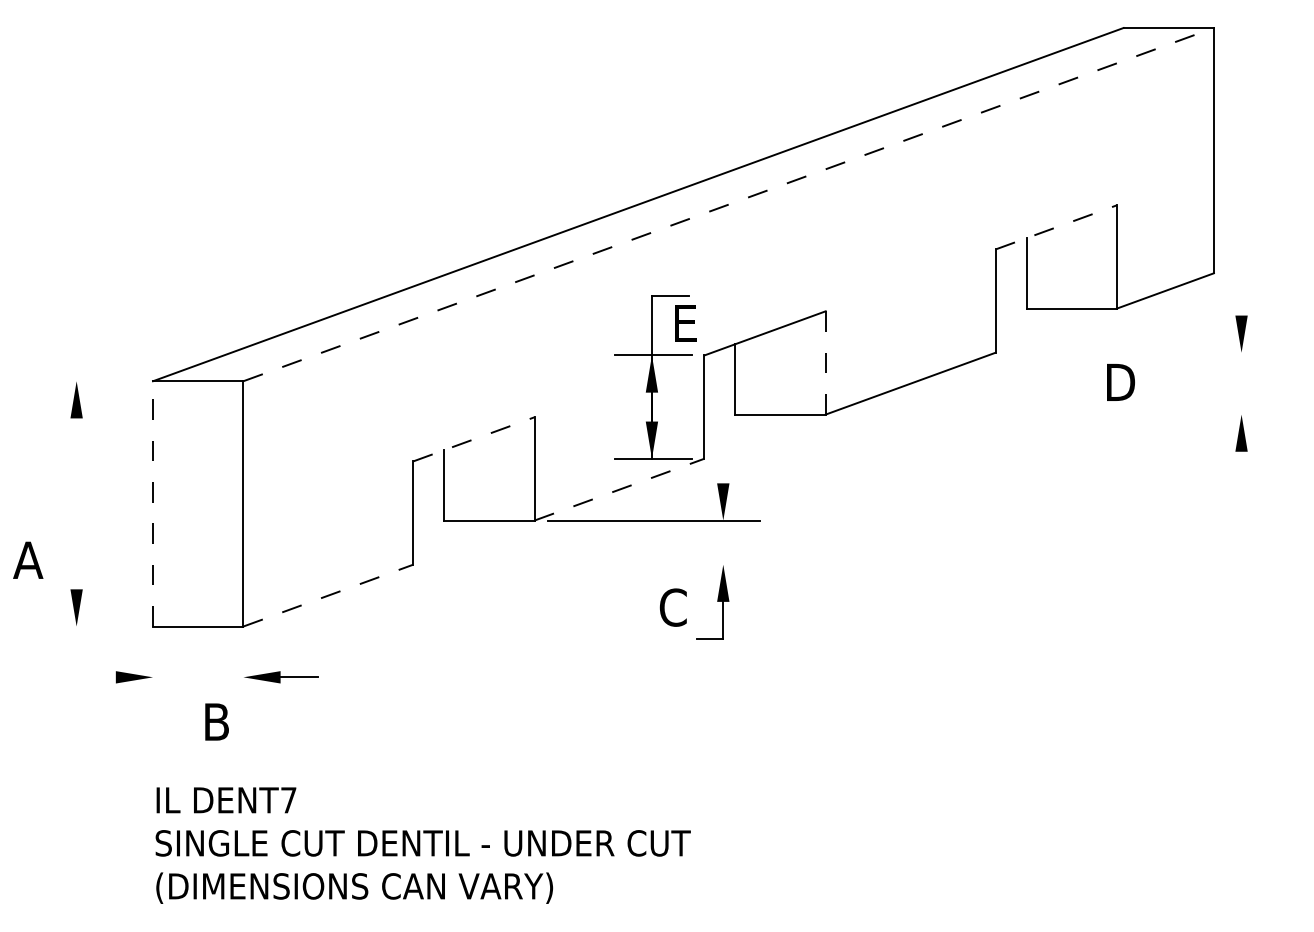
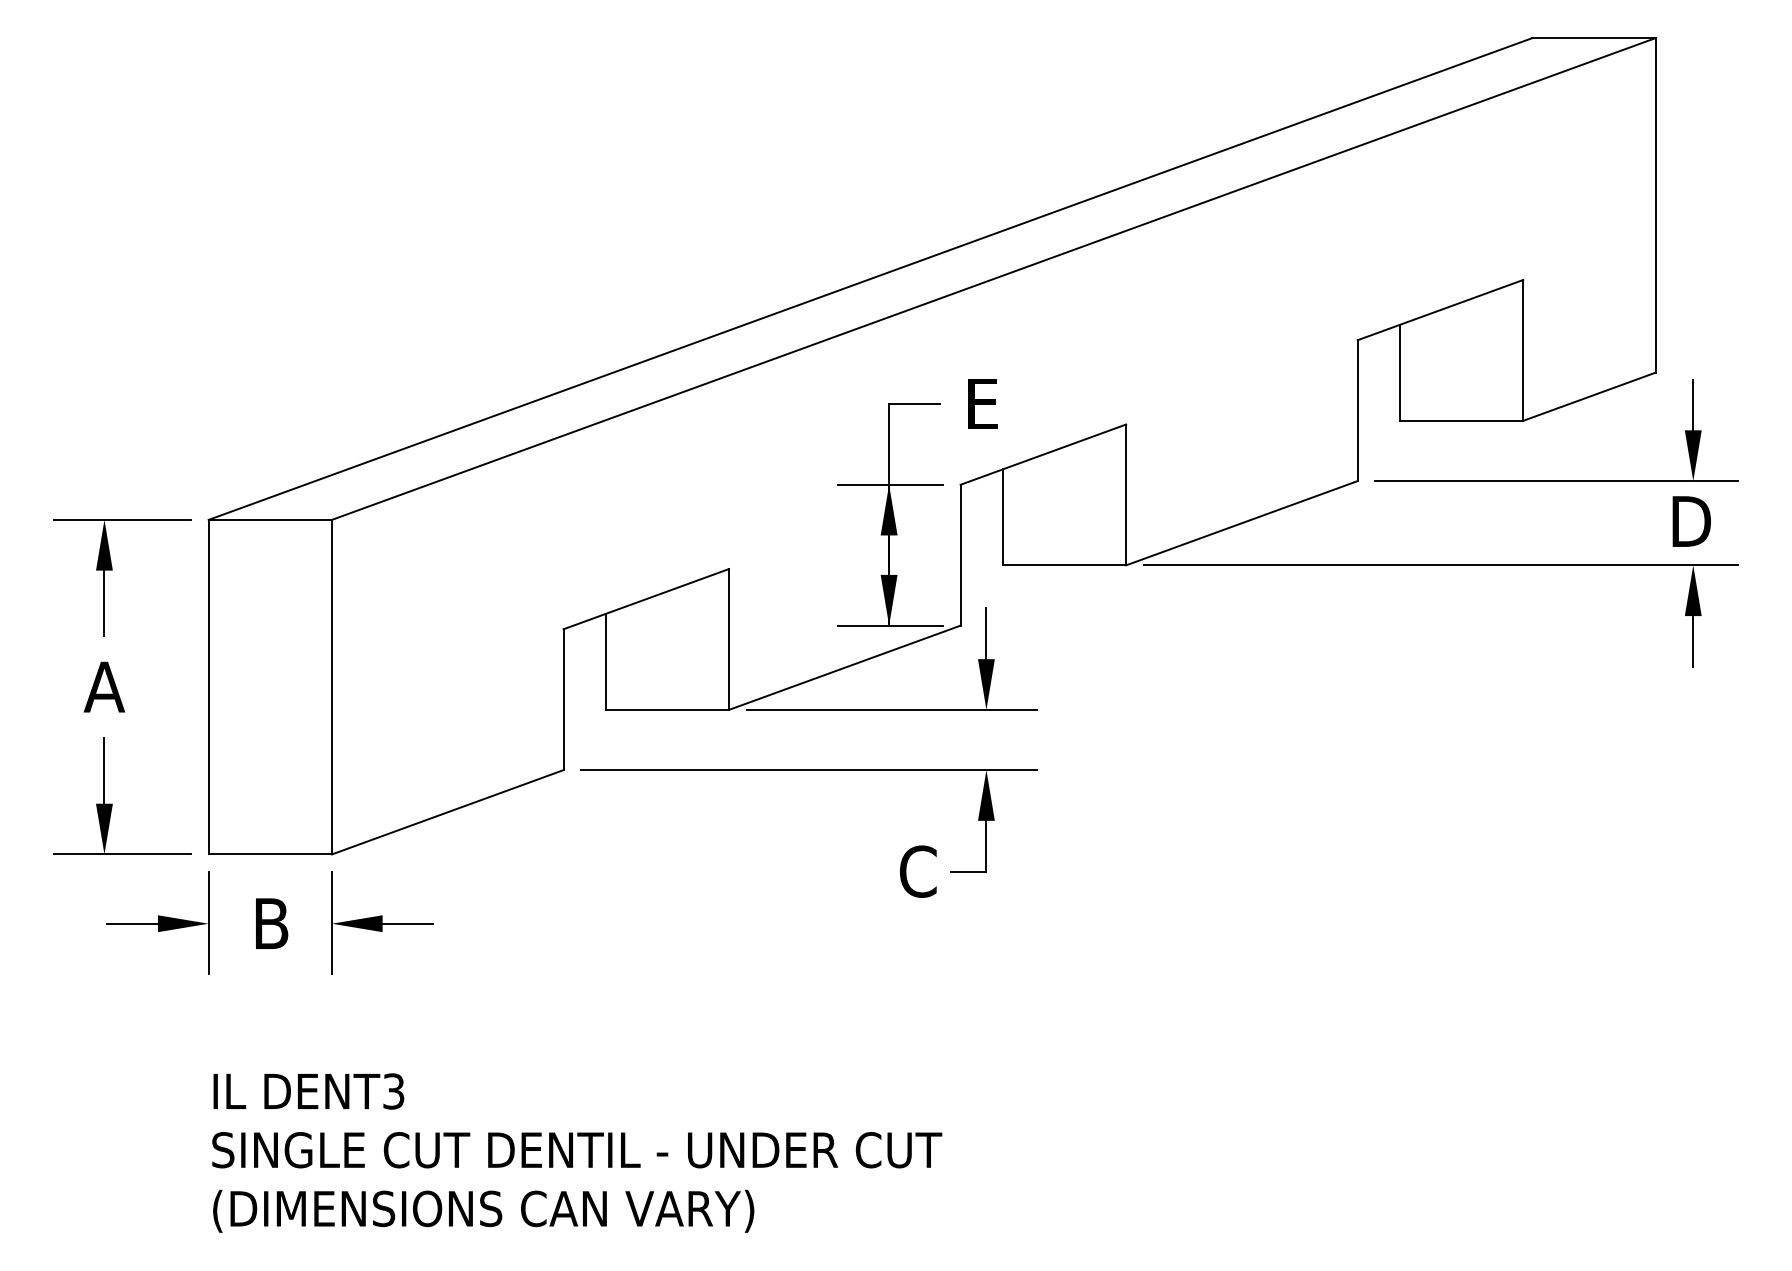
line: (729, 204) -> (994, 278), dashed -> solid
line: (1056, 226) -> (1440, 309), dashed -> solid
line: (1241, 296) -> (1693, 404), added
text: (685, 323) -> (982, 403), moved
line: (1141, 353) -> (1556, 481), added
line: (826, 363) -> (1126, 495), dashed -> solid
line: (89, 380) -> (122, 519), added
text: (1120, 382) -> (1691, 521), moved
line: (1056, 414) -> (1440, 565), added
line: (474, 438) -> (646, 598), dashed -> solid
line: (76, 442) -> (104, 603), added
line: (723, 464) -> (986, 633), added
line: (1241, 470) -> (1693, 641), added
line: (619, 489) -> (845, 667), dashed -> solid
line: (152, 503) -> (208, 686), dashed -> solid
text: (28, 559) -> (104, 686), moved
line: (76, 564) -> (104, 770), added
line: (593, 564) -> (809, 770), added
line: (328, 595) -> (448, 812), dashed -> solid
text: (673, 607) -> (918, 871), moved
line: (89, 626) -> (122, 854), added
line: (97, 677) -> (132, 923), added
line: (152, 677) -> (208, 923), added
line: (243, 677) -> (331, 923), added
text: (217, 721) -> (272, 923), moved
text: (288, 800) -> (393, 1091), DENT7 -> DENT3

